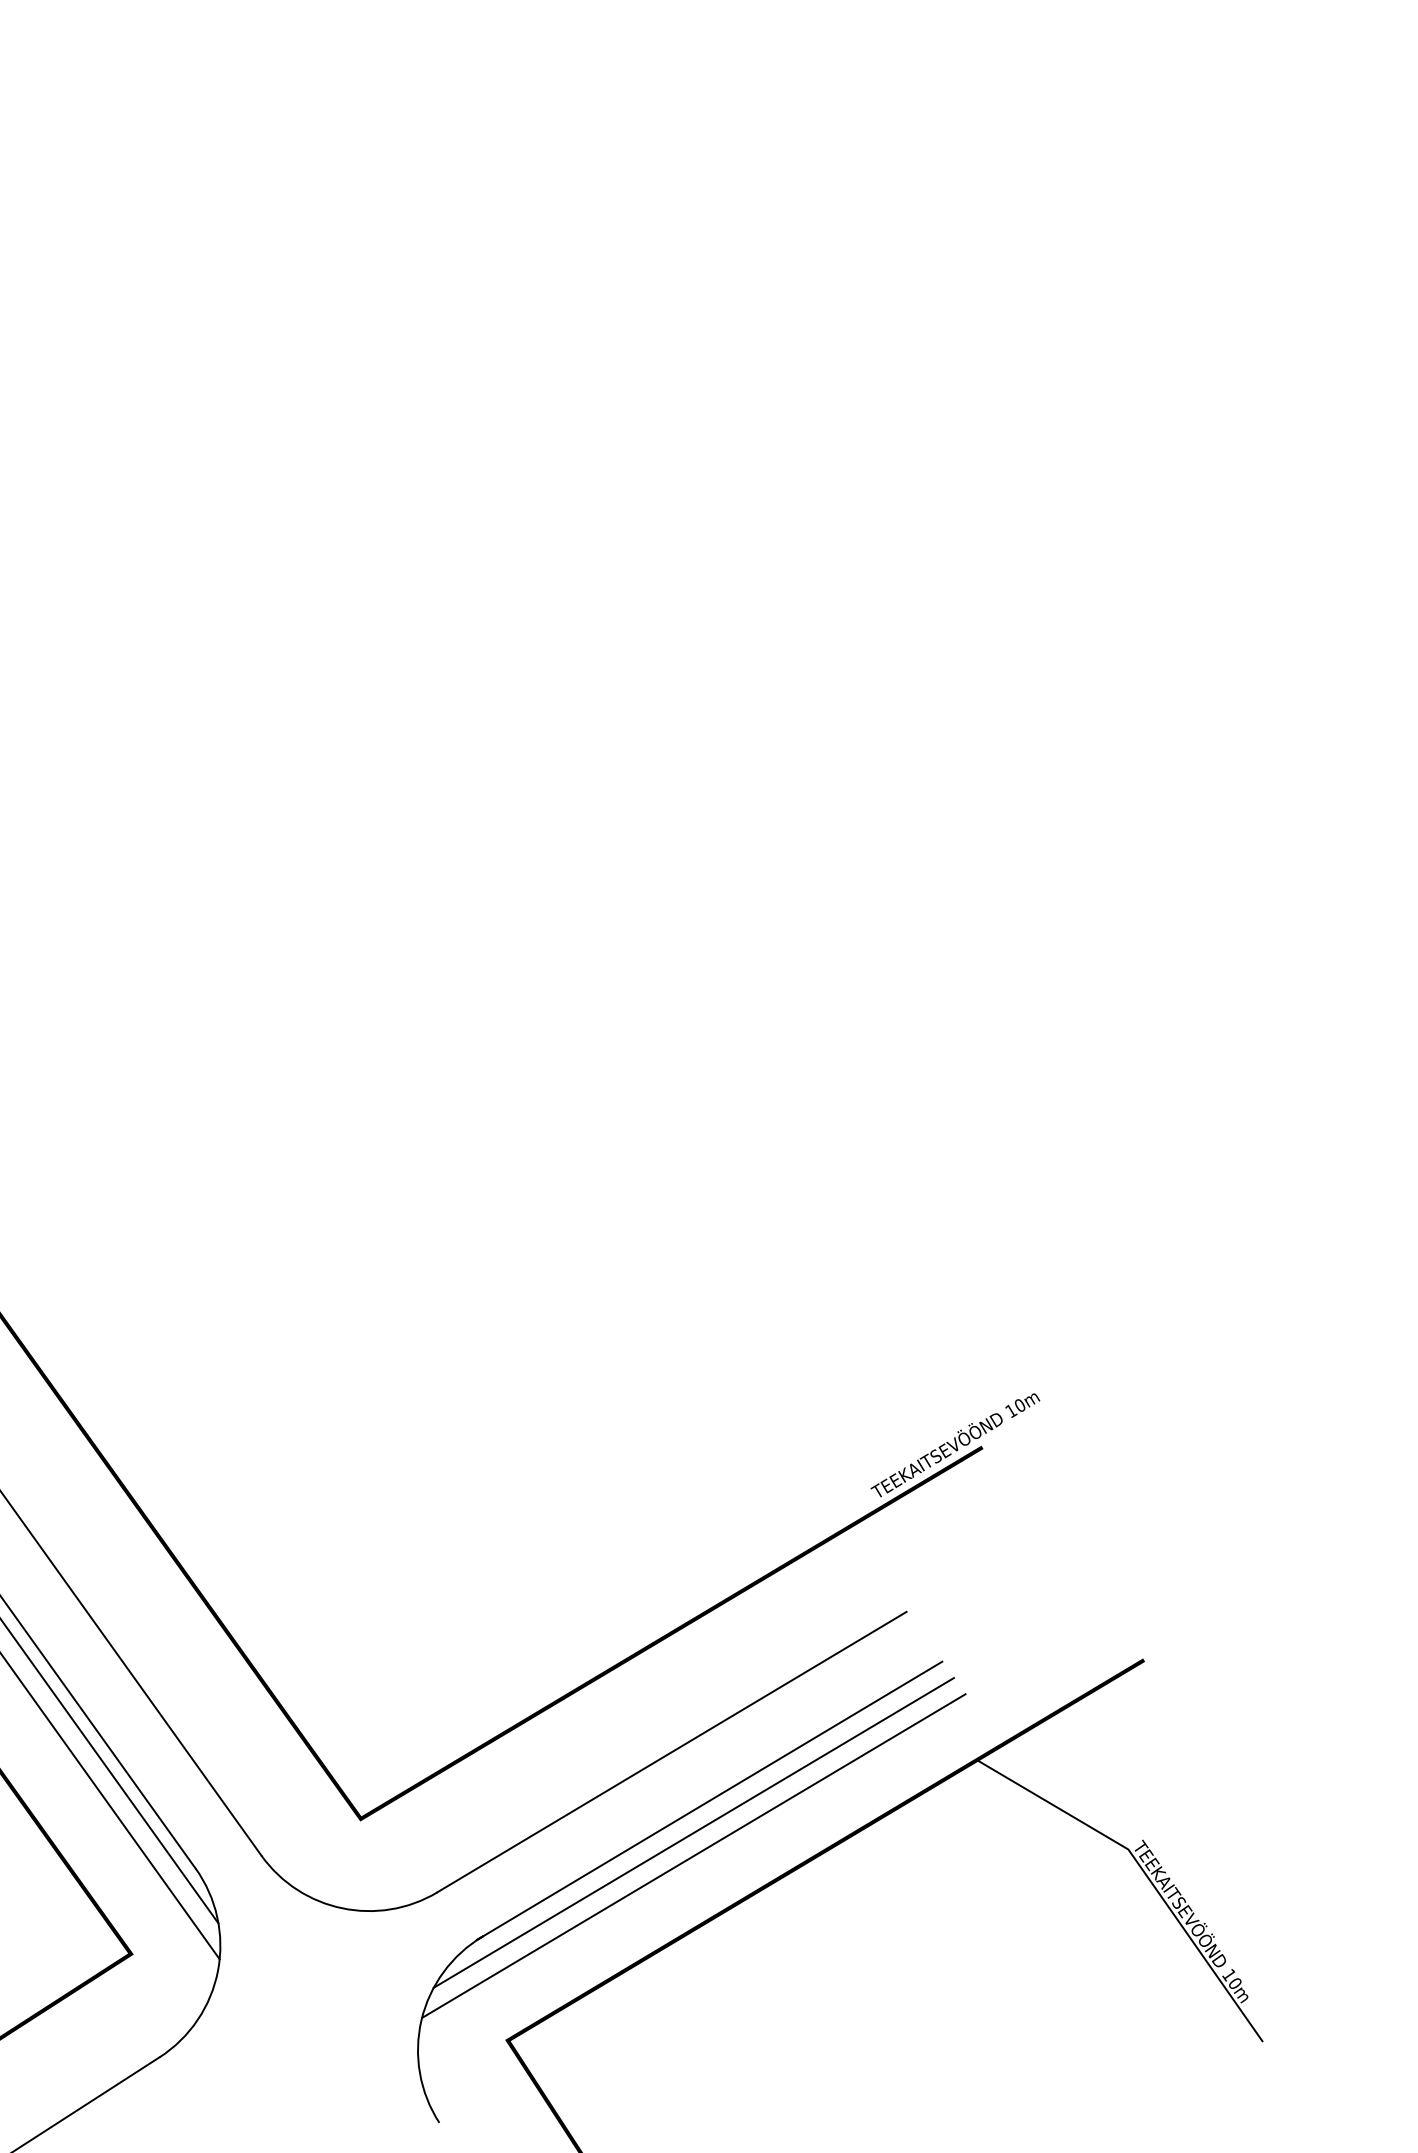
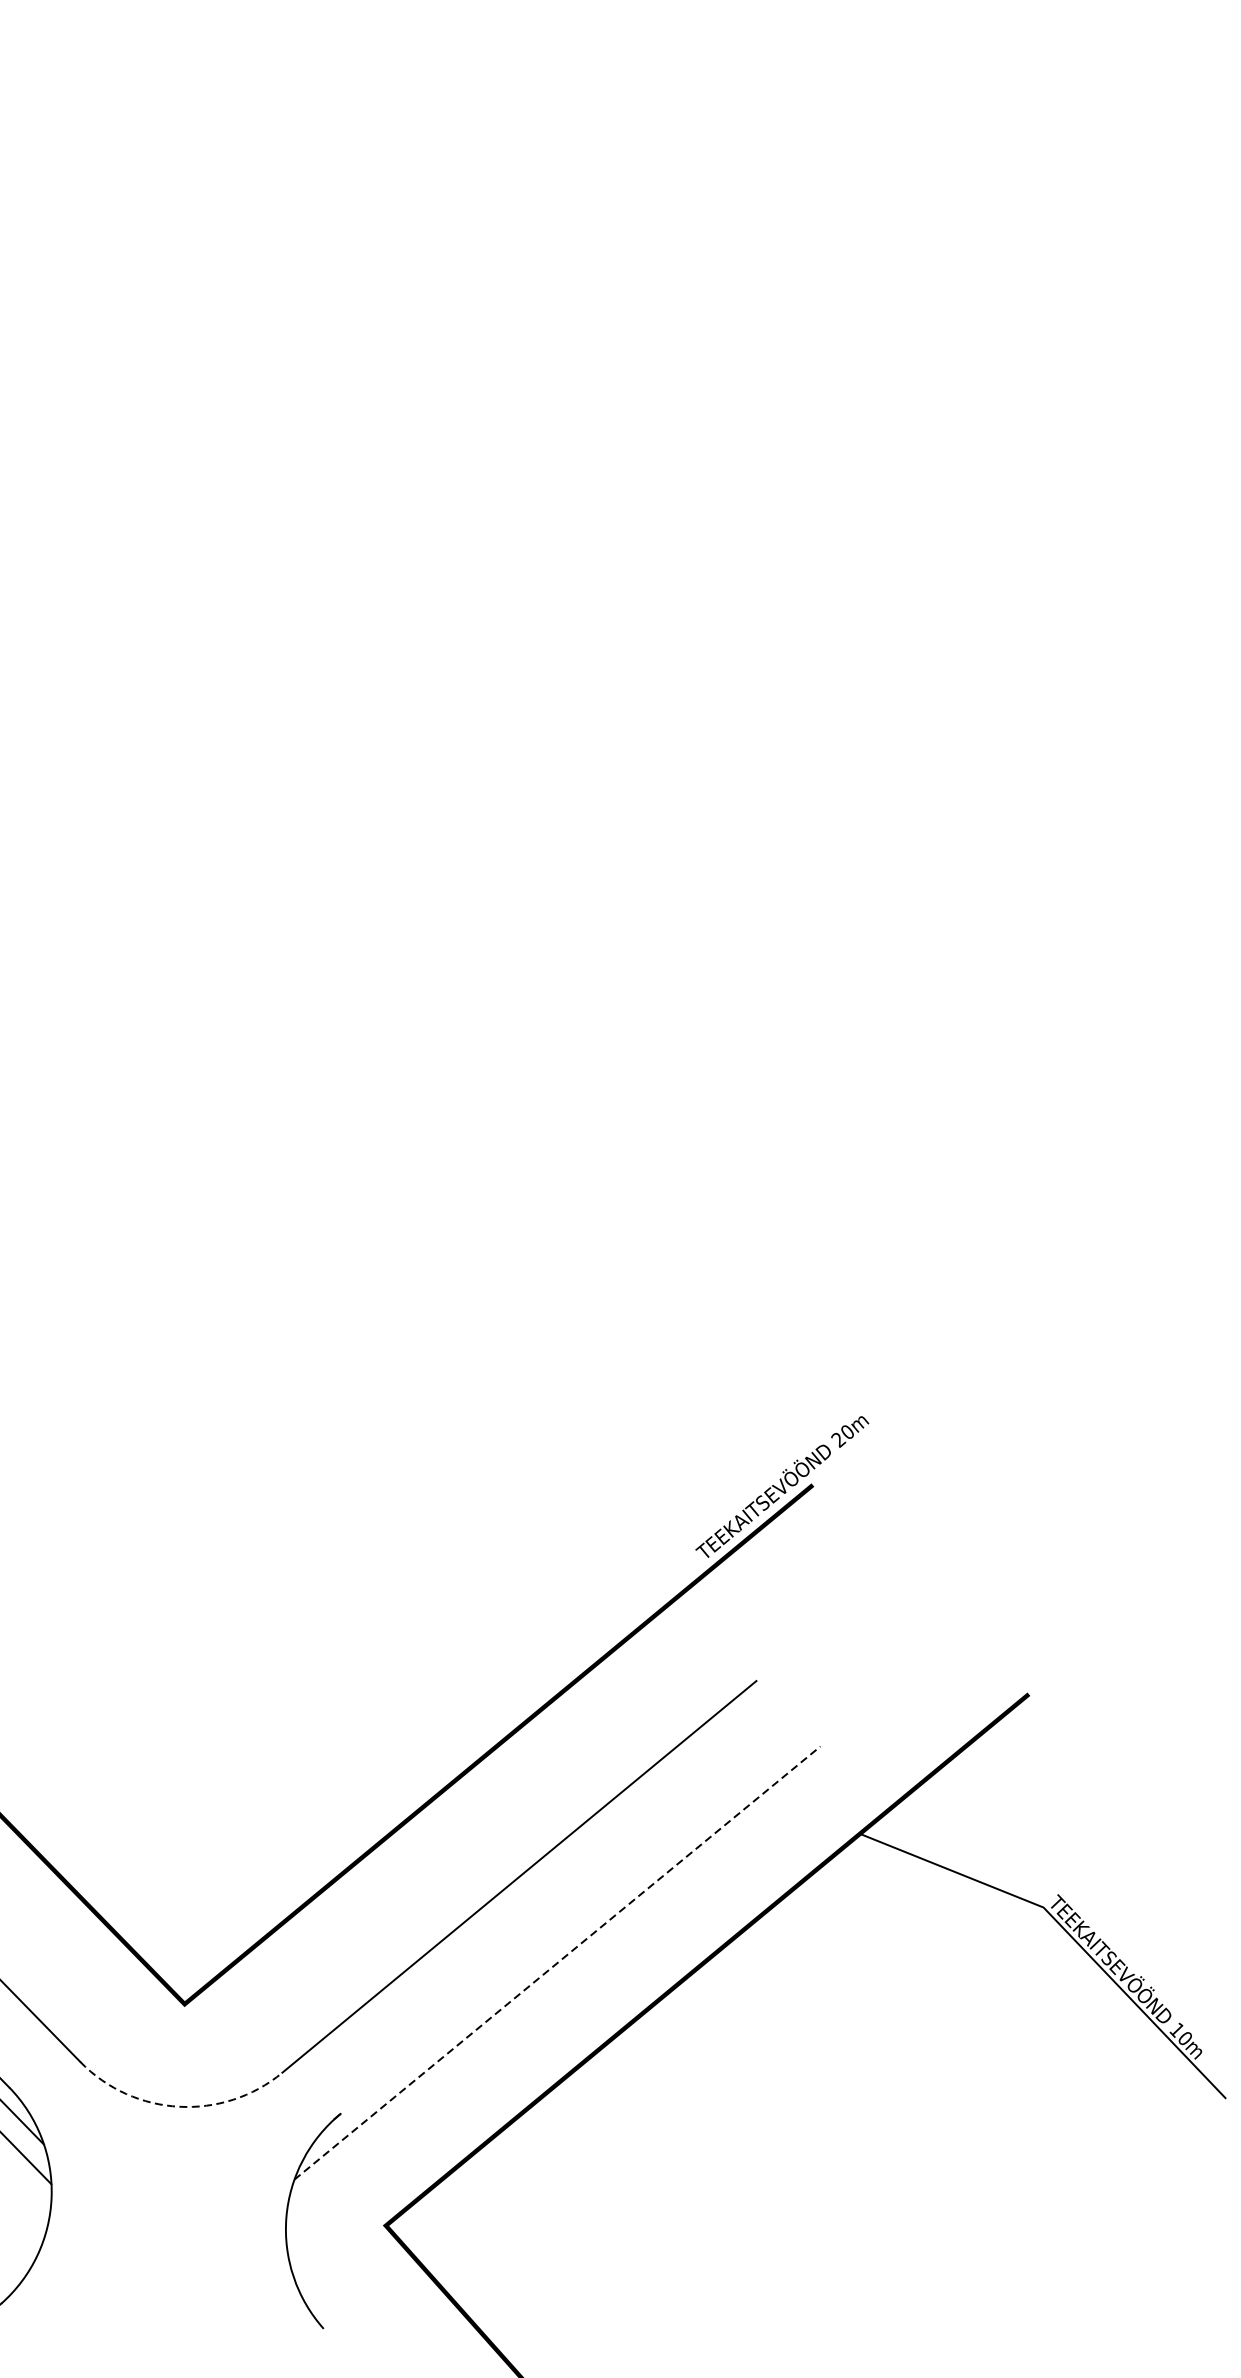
text: (1011, 1411) -> (839, 1440), 10m -> 20m
line: (709, 1800) -> (569, 1924), removed
line: (693, 1832) -> (556, 1962), solid -> dashed
line: (693, 1856) -> (561, 1989), removed
arc: (342, 1908) -> (179, 2106), solid -> dashed

